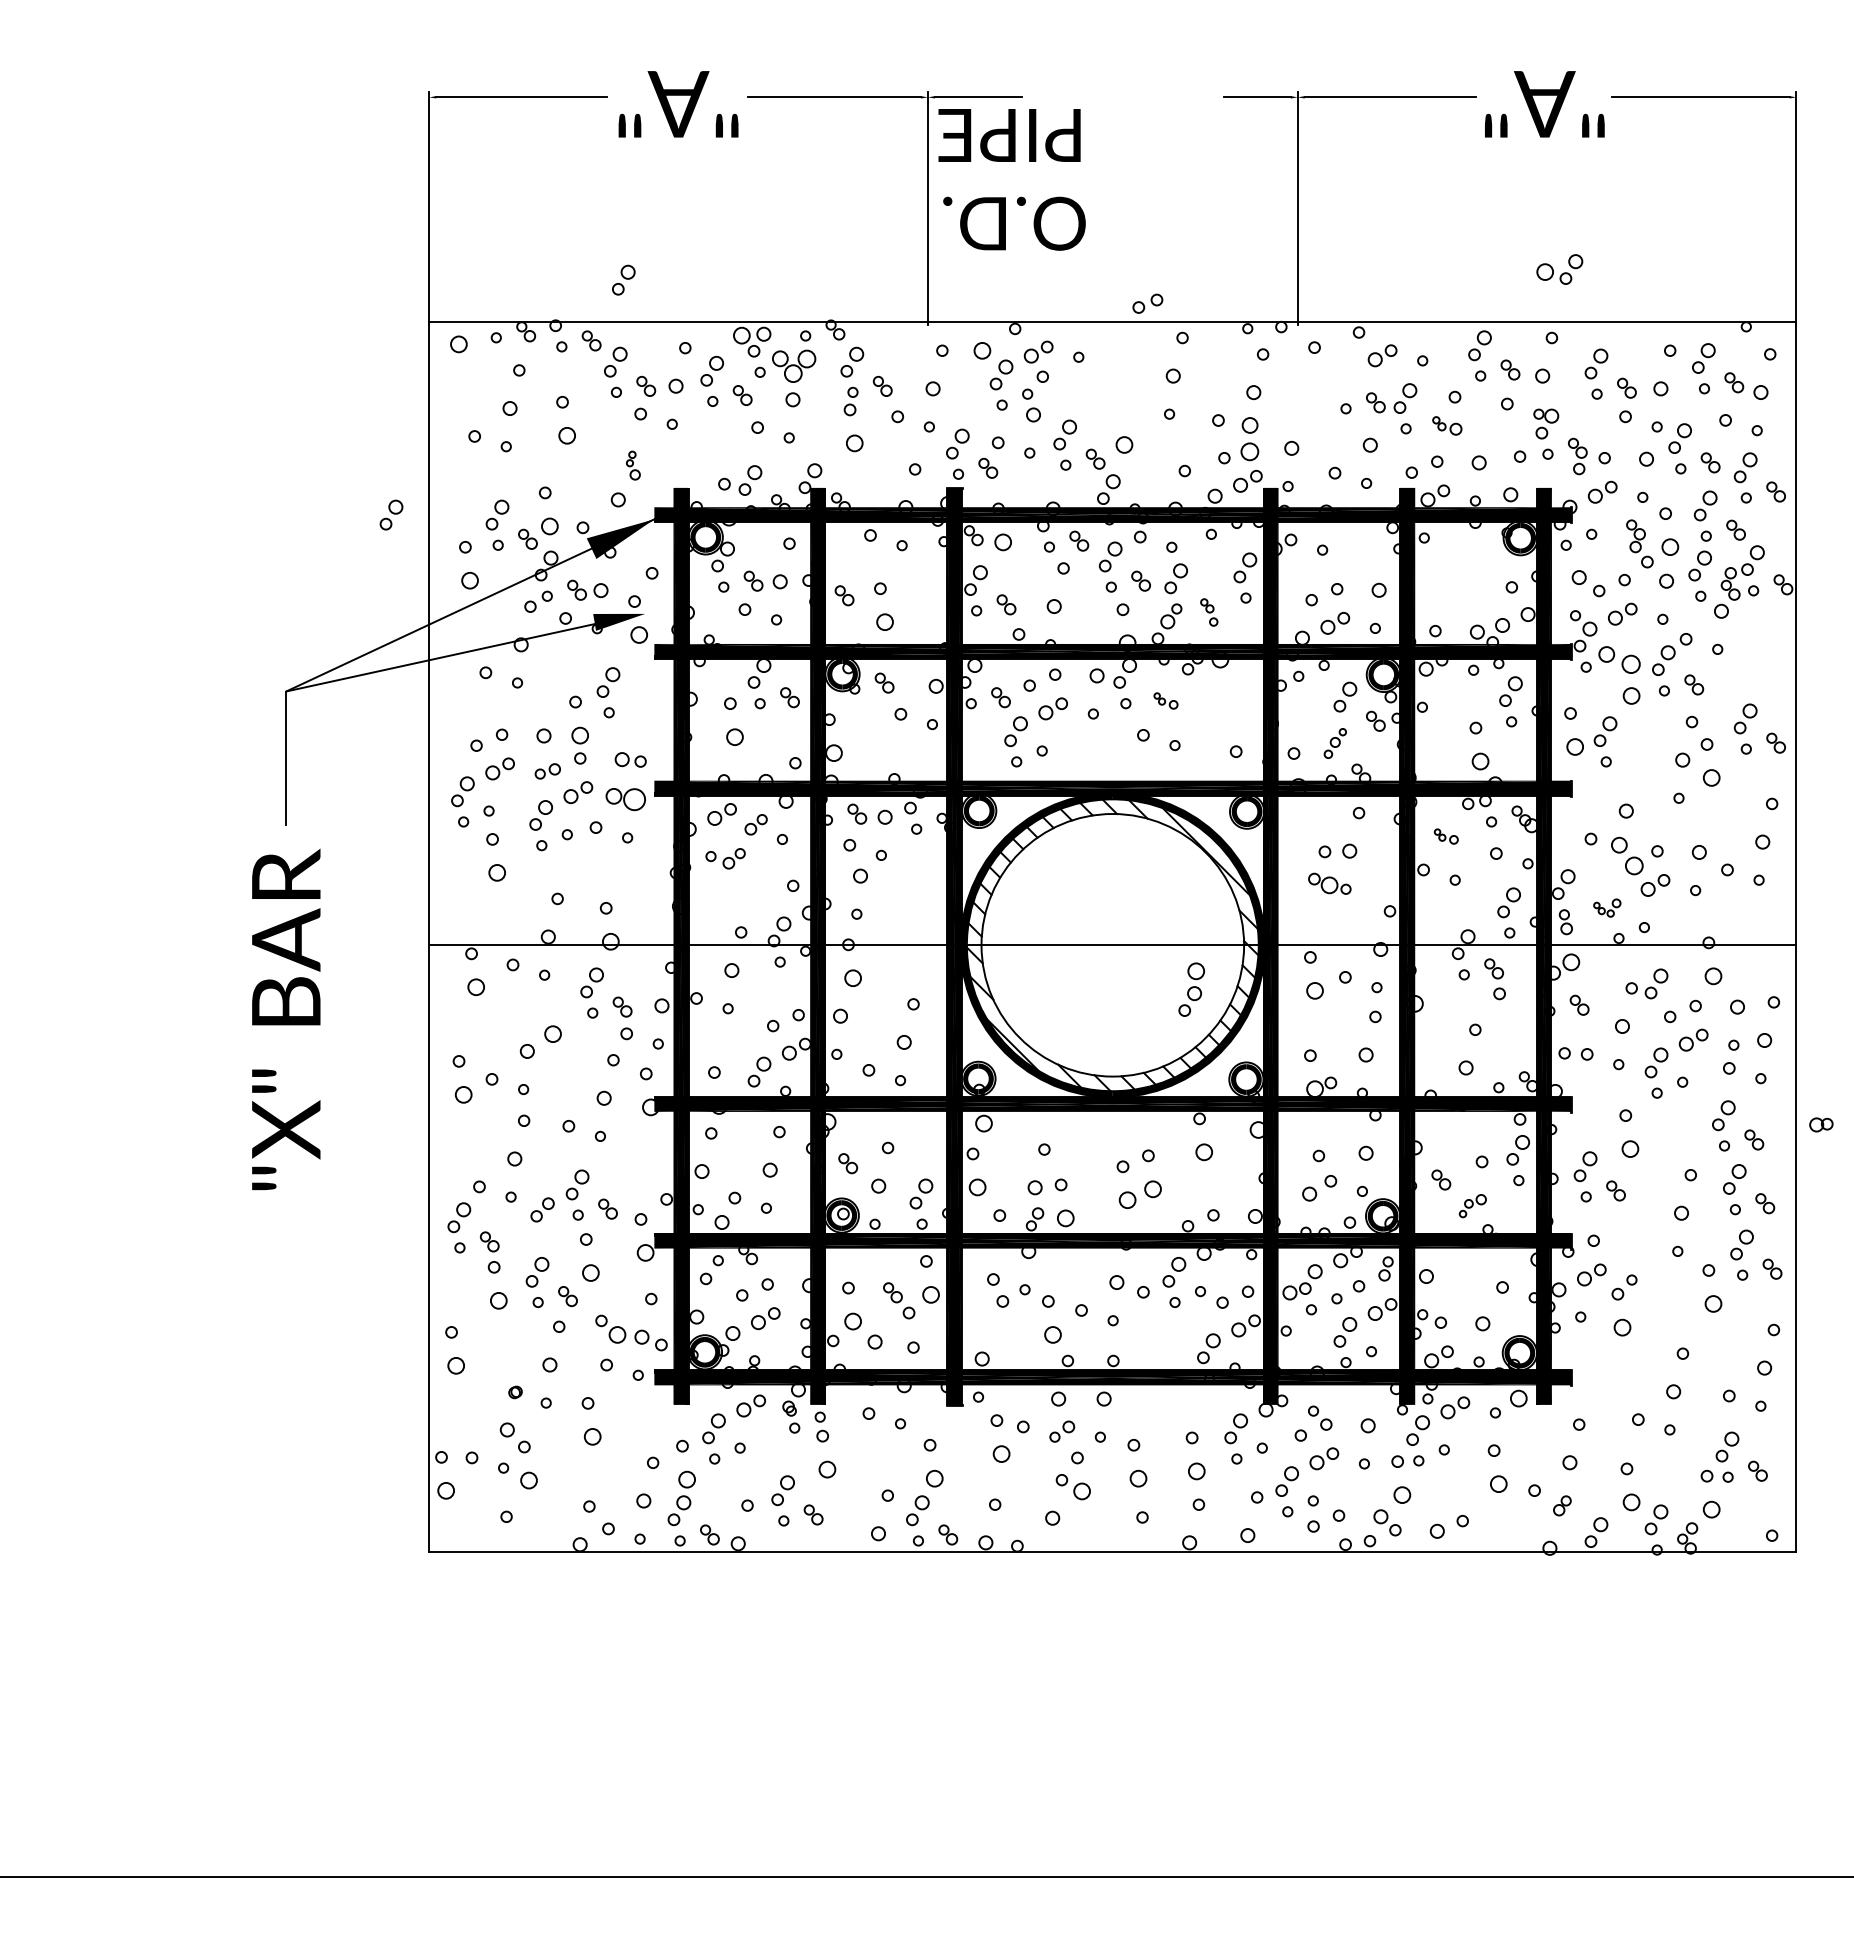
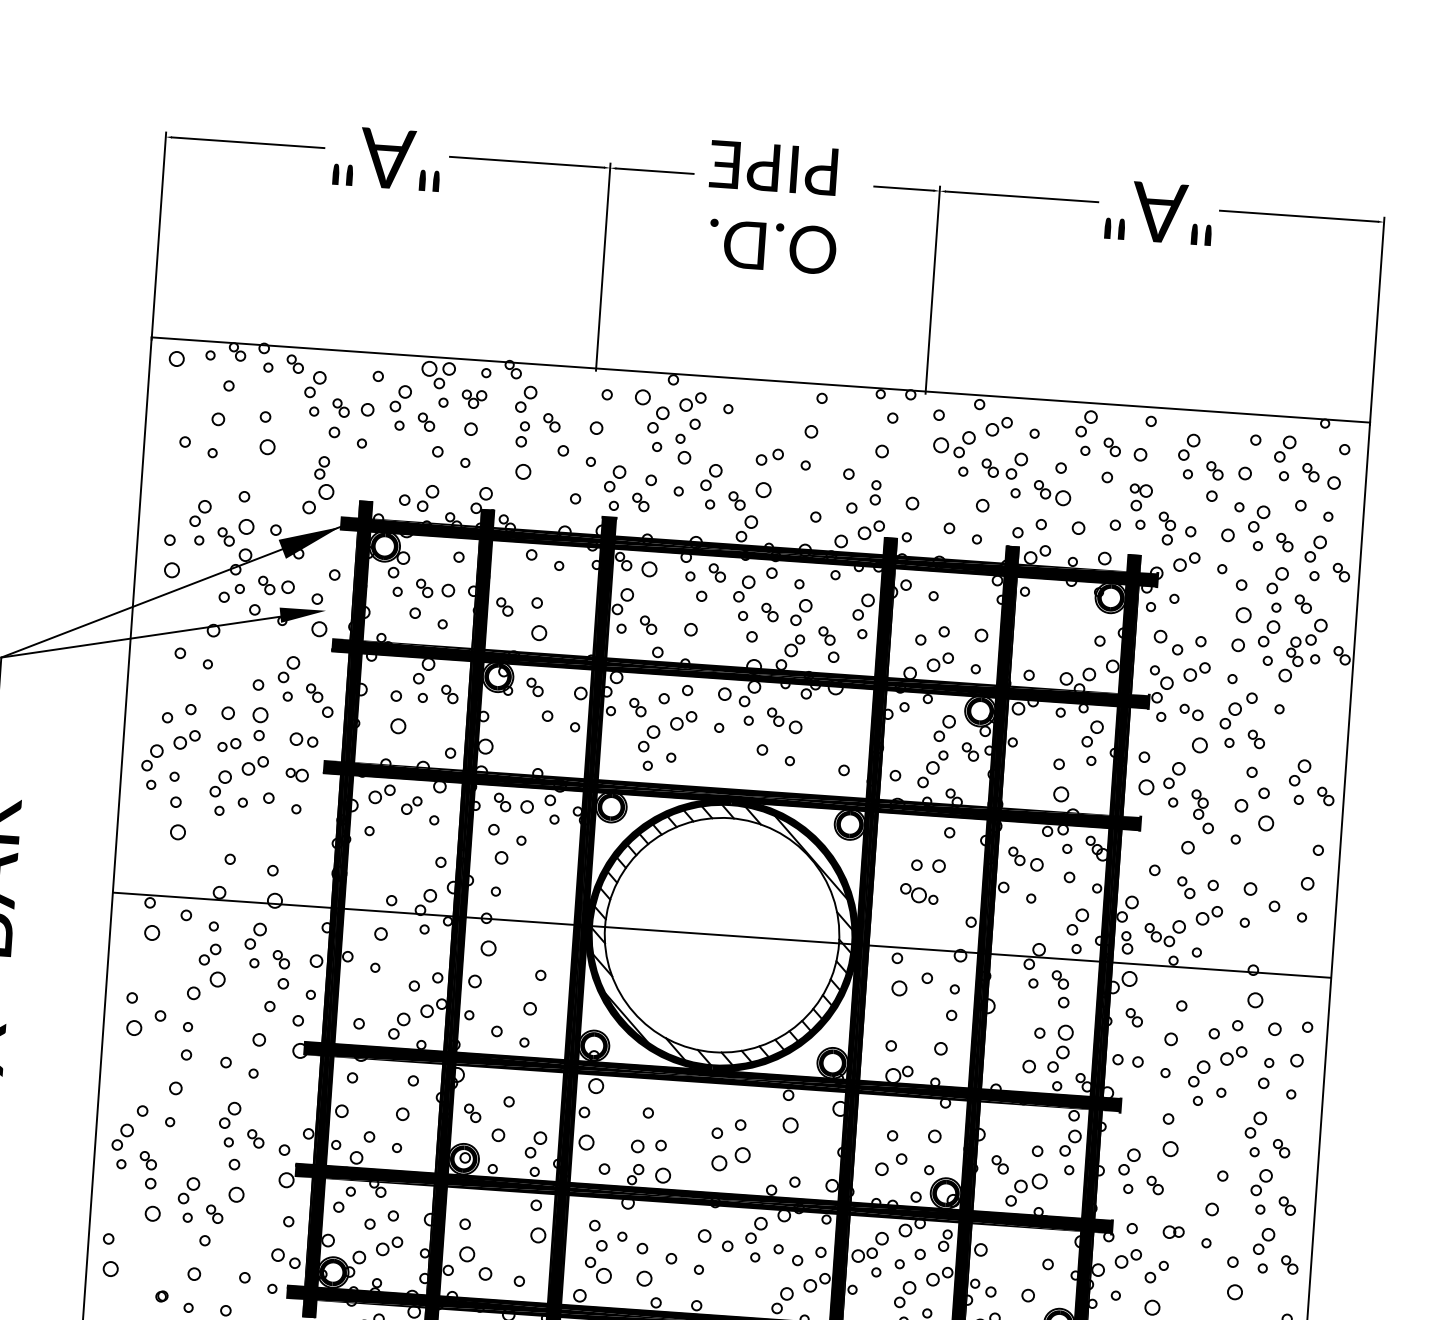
text: (1011, 179) -> (772, 207), moved
part: (1559, 269) -> (954, 443), moved
part: (623, 279) -> (327, 311), removed
part: (1147, 303) -> (769, 456), moved
part: (794, 365) -> (474, 398), size x0.62
part: (1447, 425) -> (1052, 492), size x1.43
part: (1249, 439) -> (875, 493), size x0.62
part: (633, 465) -> (324, 477), size x1.67
part: (391, 514) -> (106, 506), removed
part: (1639, 543) -> (1202, 811), moved
part: (1208, 612) -> (828, 644), size x1.43
part: (1619, 659) -> (1191, 712), size x0.62
part: (1165, 700) -> (784, 720), size x1.67
part: (1335, 743) -> (933, 769), size x1.43
part: (625, 799) -> (296, 774), size x0.62
part: (1446, 836) -> (1026, 859), size x1.67
part: (1627, 855) -> (1186, 887), size x0.62
part: (733, 858) -> (389, 834), removed
part: (1607, 907) -> (1165, 932), size x1.67
part: (1656, 983) -> (1204, 1003), removed
part: (1191, 989) -> (1060, 1048), moved
part: (1821, 1124) -> (1173, 1232), moved
part: (1472, 1205) -> (1026, 1189), size x1.67
part: (542, 1209) -> (210, 954), moved
part: (899, 1300) -> (320, 700), moved
part: (610, 1328) -> (598, 1269), moved

